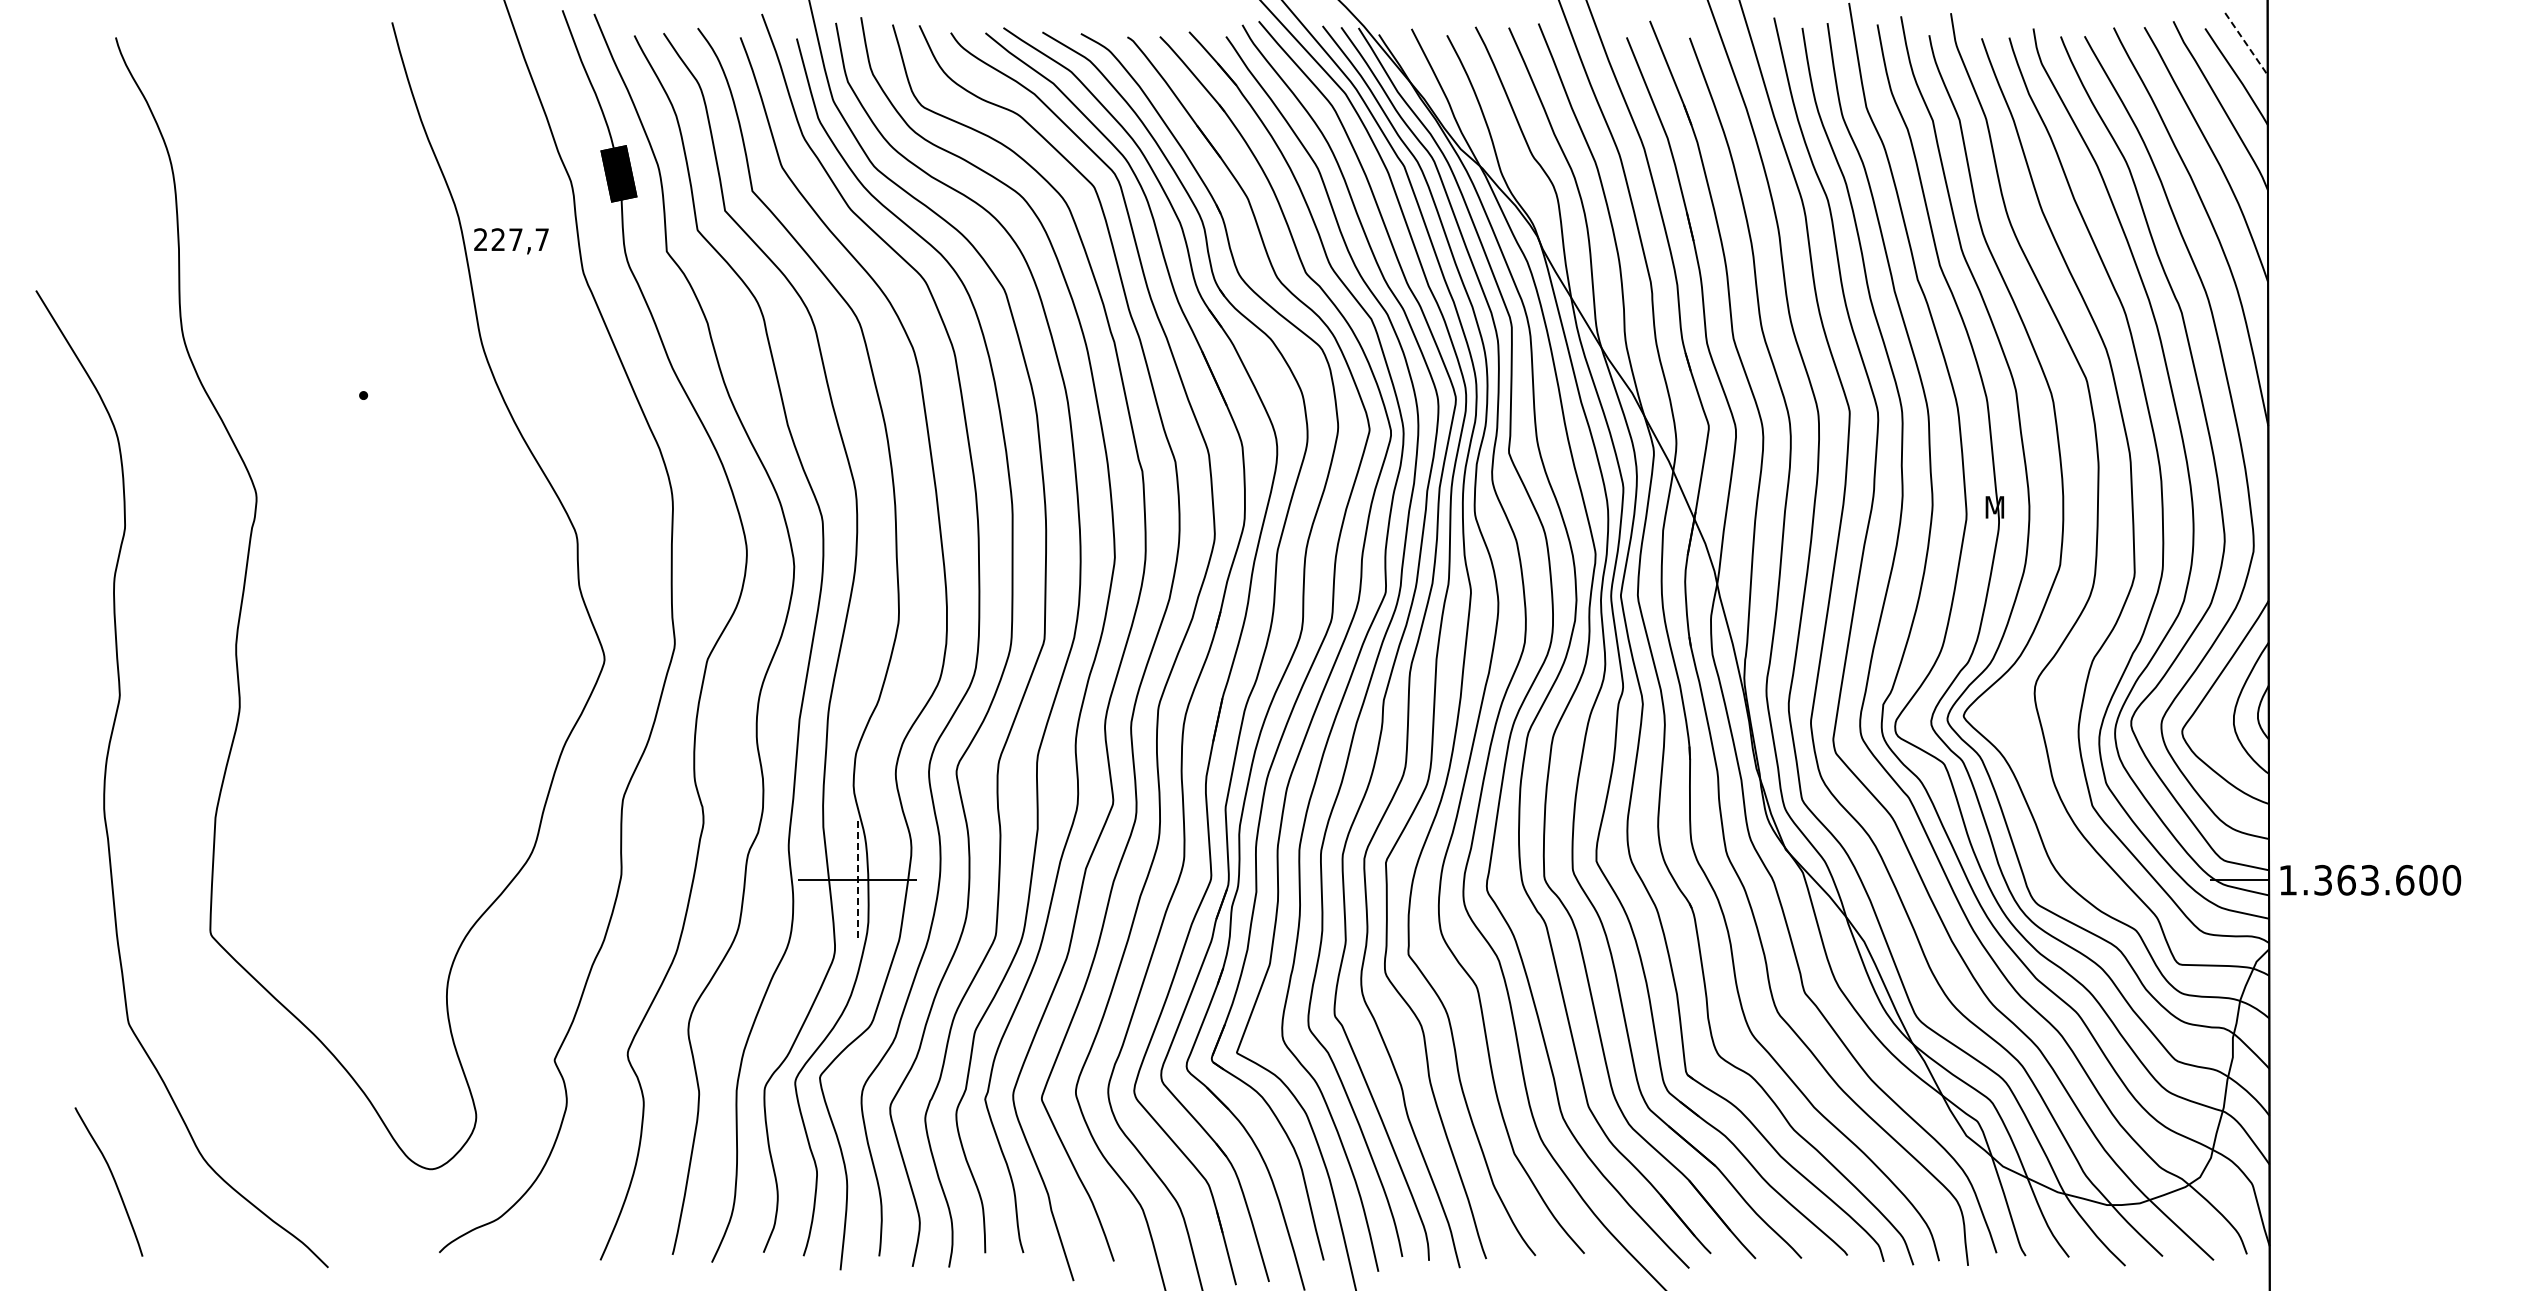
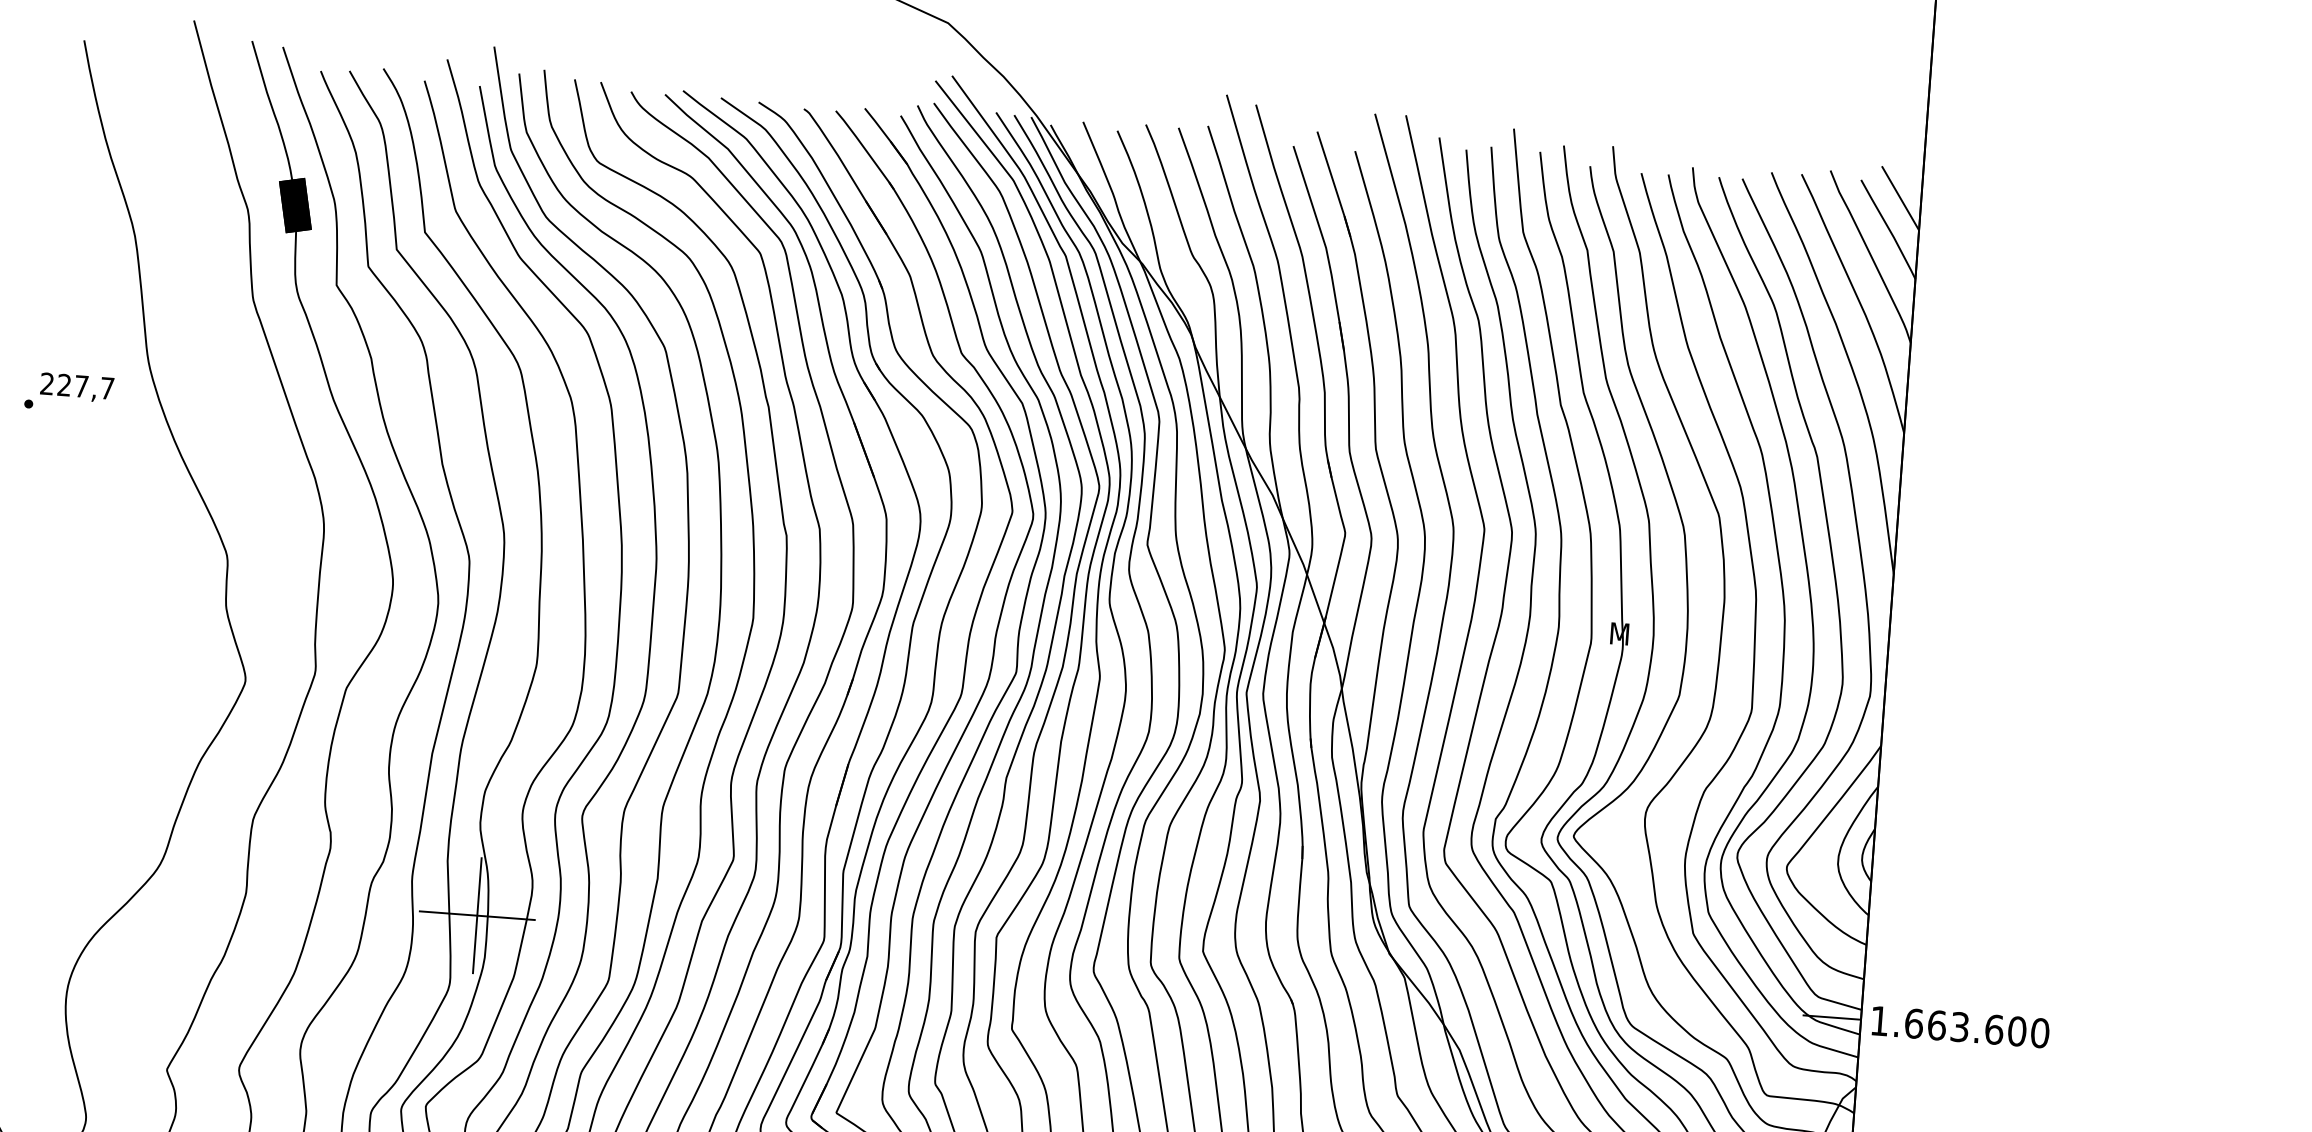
line: (2246, 44) -> (1900, 198), dashed -> solid
text: (511, 241) -> (77, 387), moved
text: (2323, 879) -> (1914, 1022), 1.363.600 -> 1.663.600
line: (857, 880) -> (477, 915), dashed -> solid

